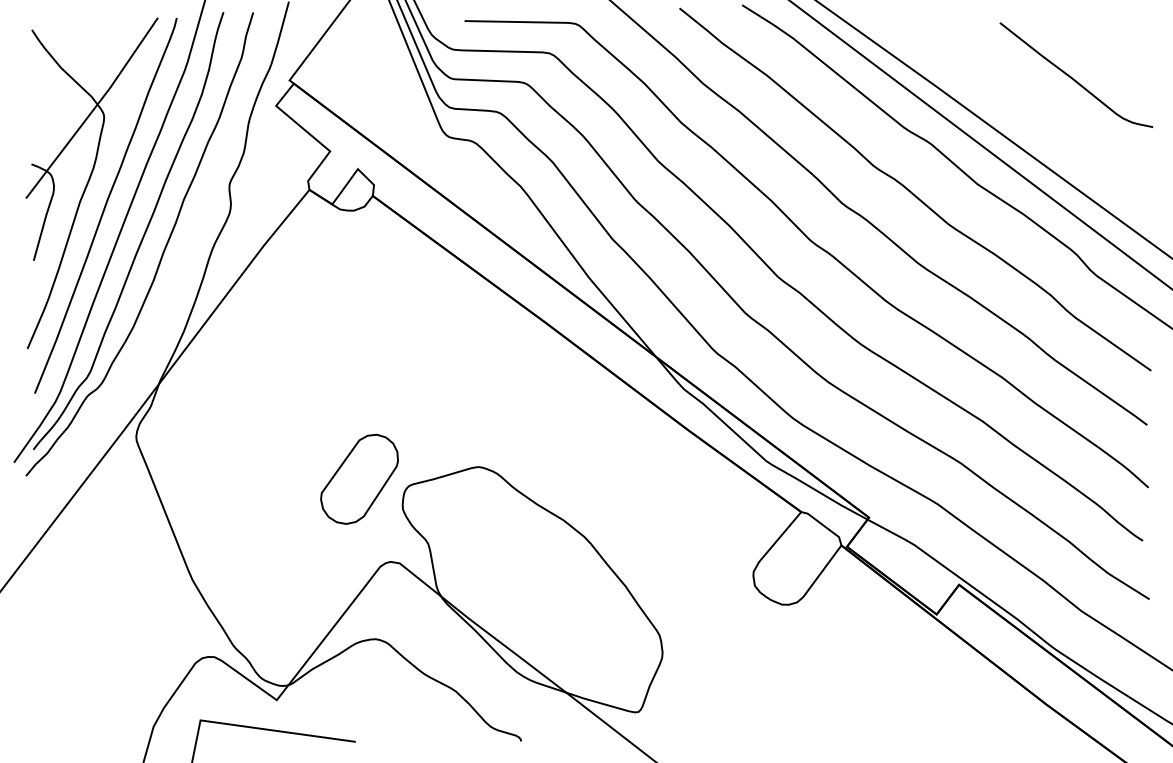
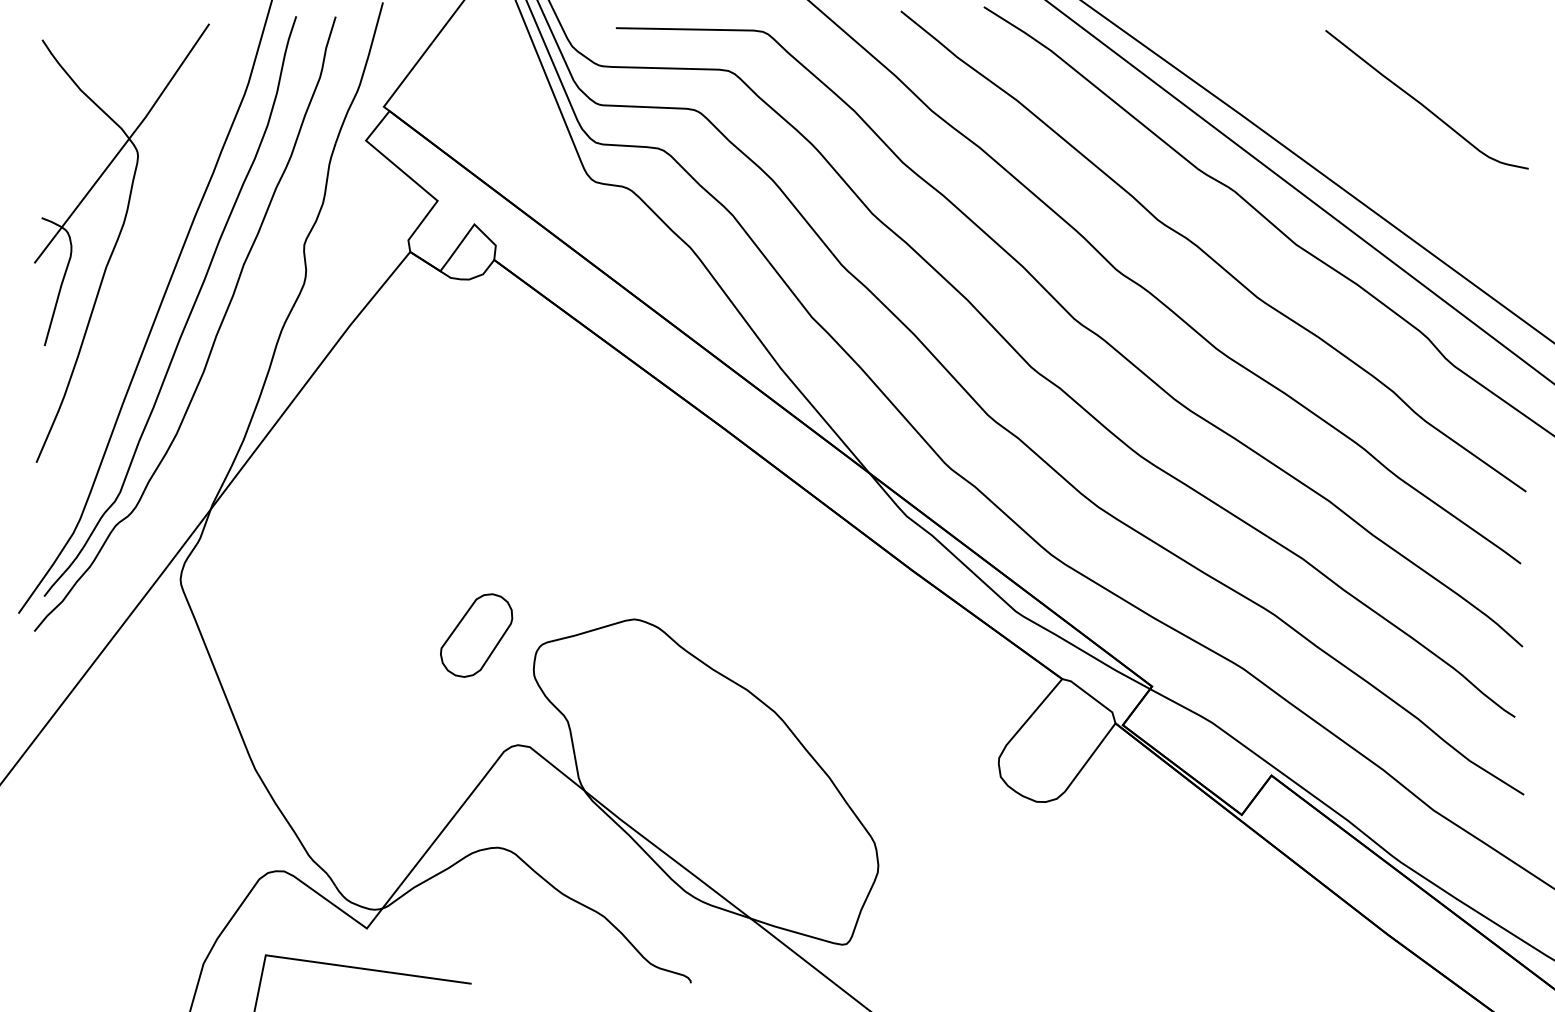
curve: (105, 205) -> (139, 272), removed
part: (359, 478) -> (476, 634), size x0.7

